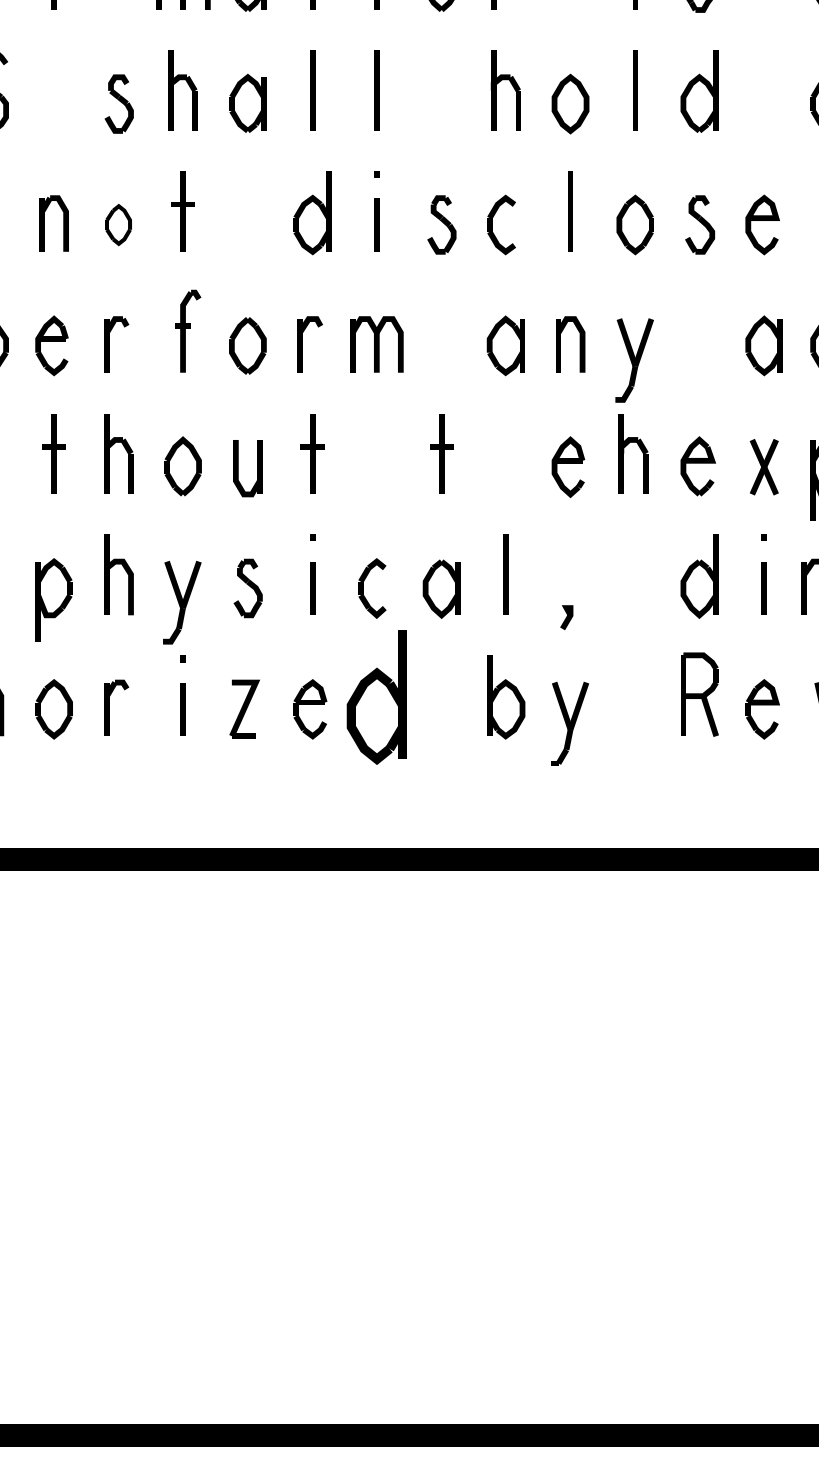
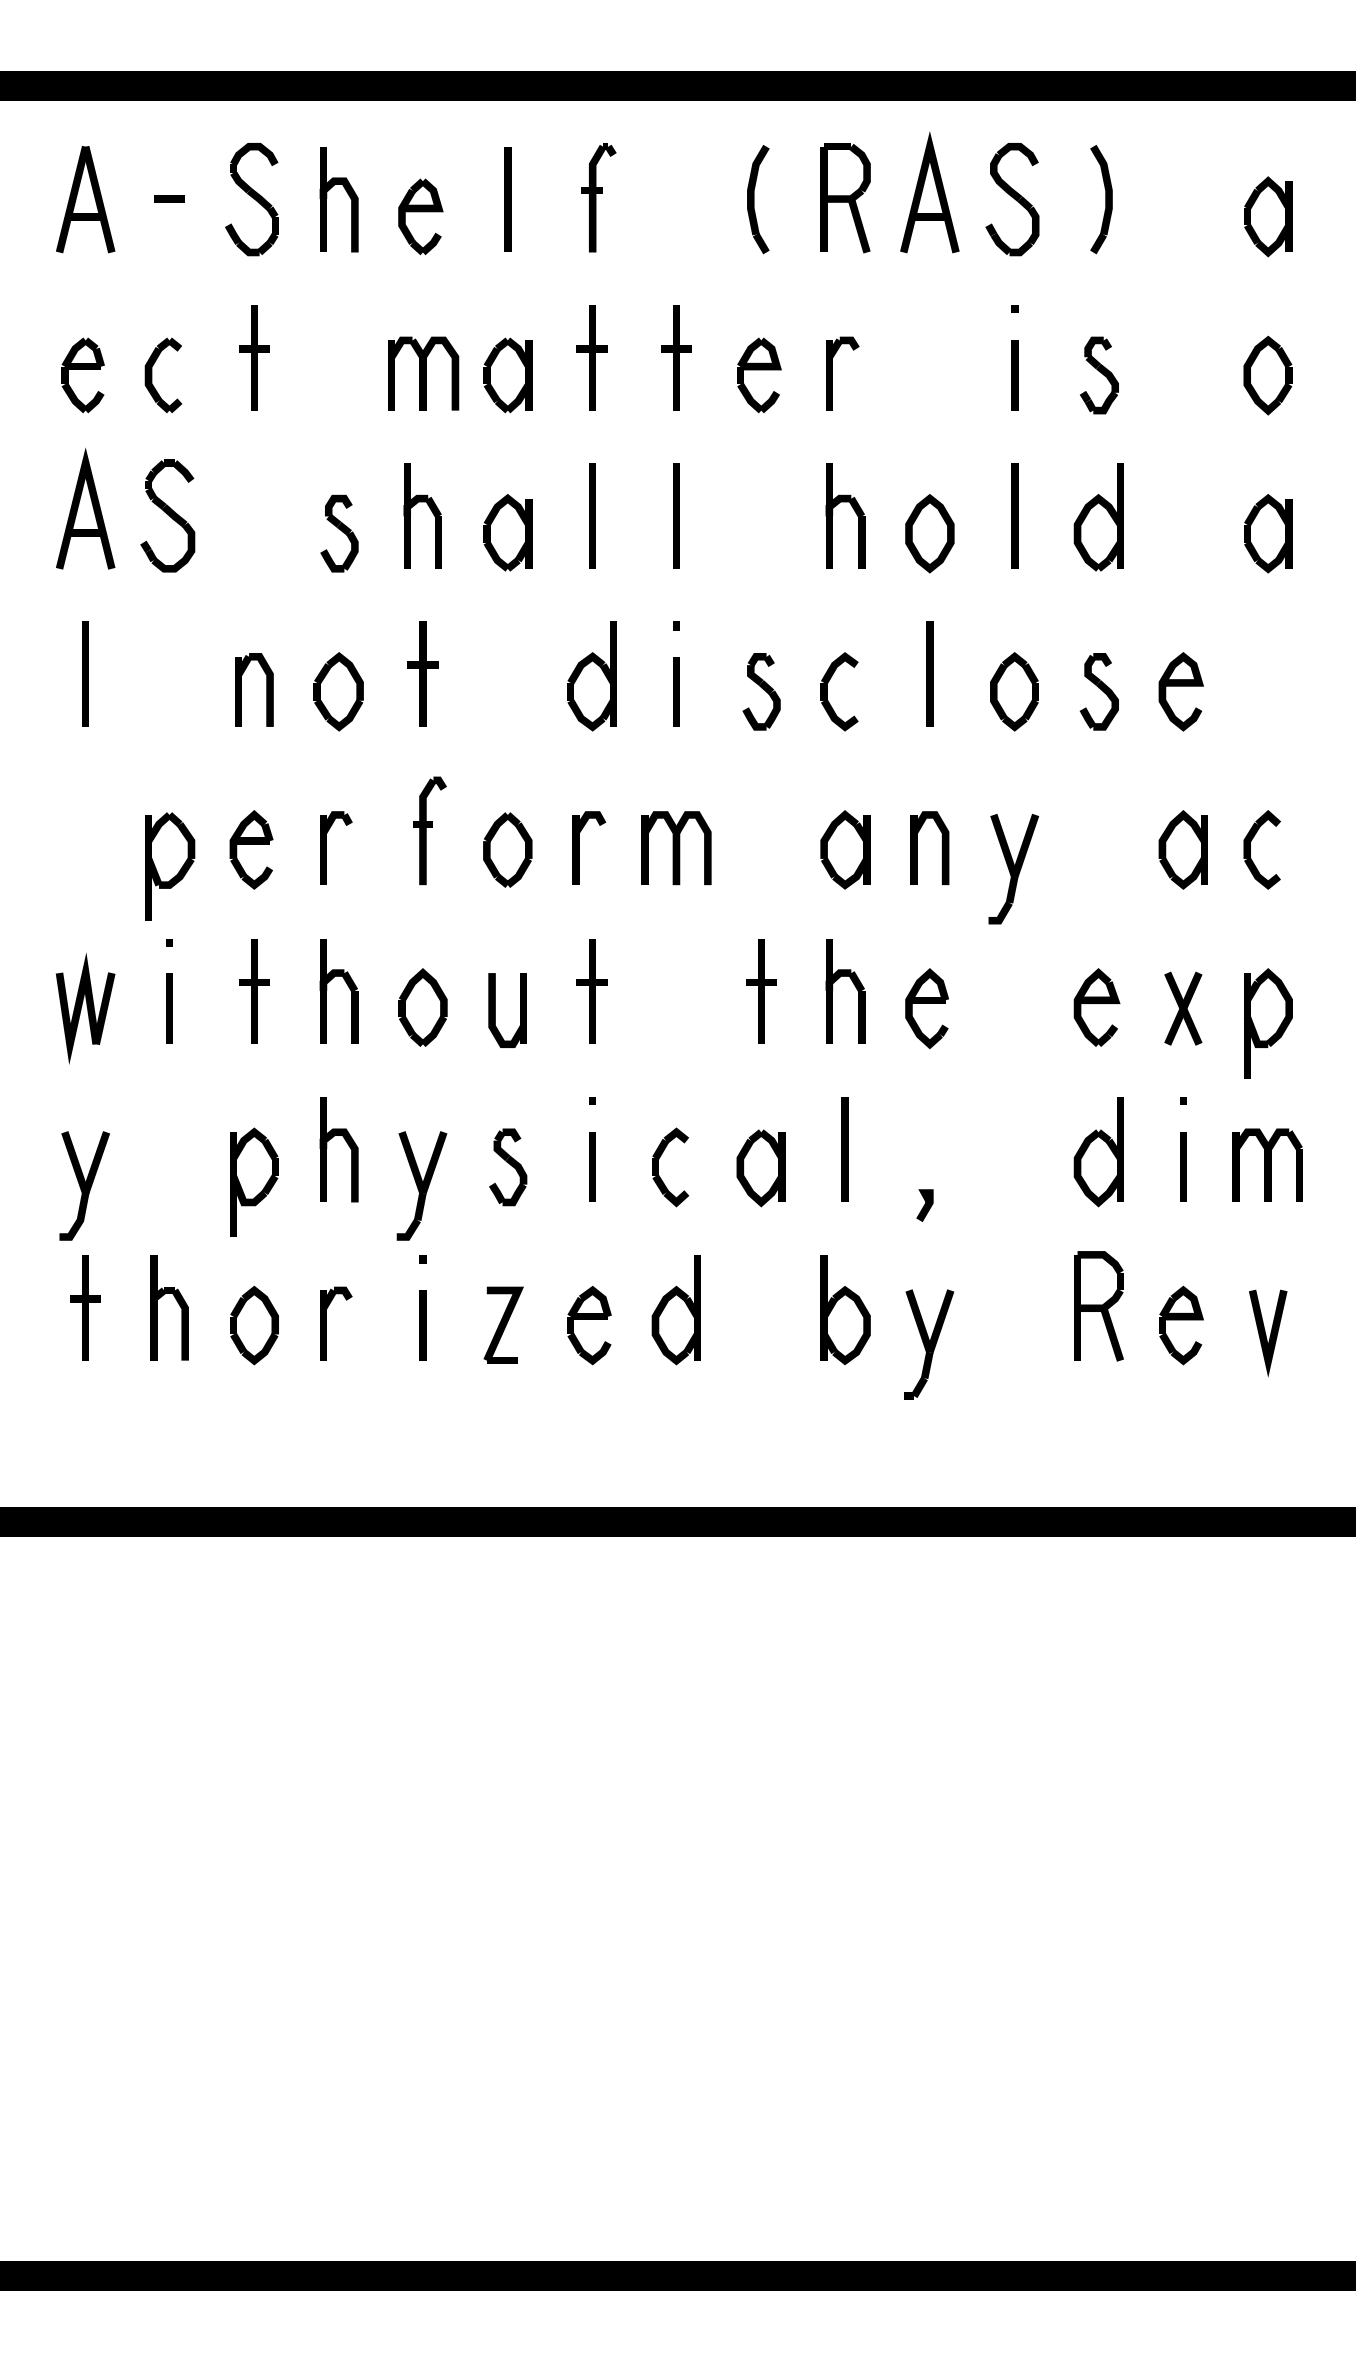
part: (118, 224) -> (338, 691), size x1.43
part: (640, 450) -> (854, 986), moved
part: (376, 697) -> (675, 1310), size x0.62

